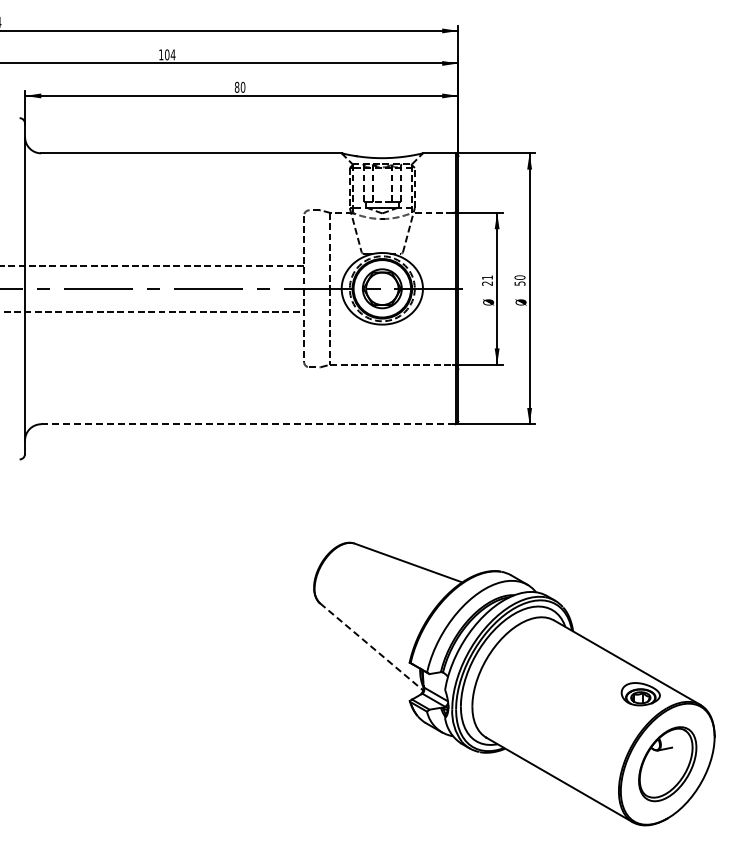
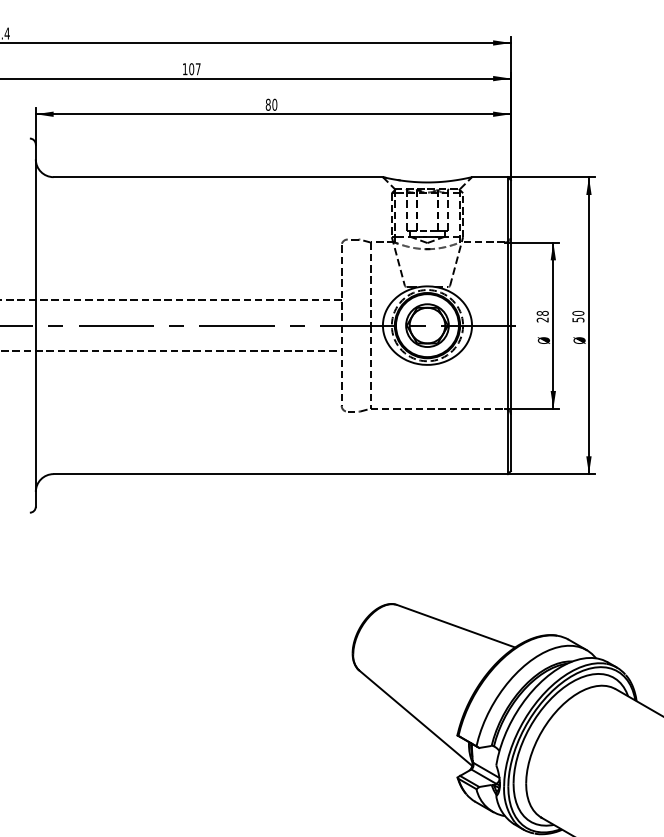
text: (172, 54) -> (197, 68), 104 -> 107
text: (487, 277) -> (542, 313), 21 -> 28
line: (249, 424) -> (281, 474), dashed -> solid
line: (372, 647) -> (416, 718), dashed -> solid

